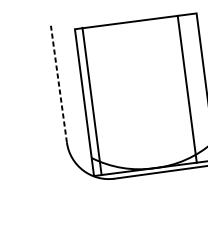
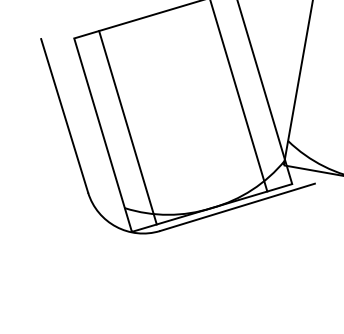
line: (58, 83) -> (64, 115), dashed -> solid
line: (91, 101) -> (127, 127), moved

